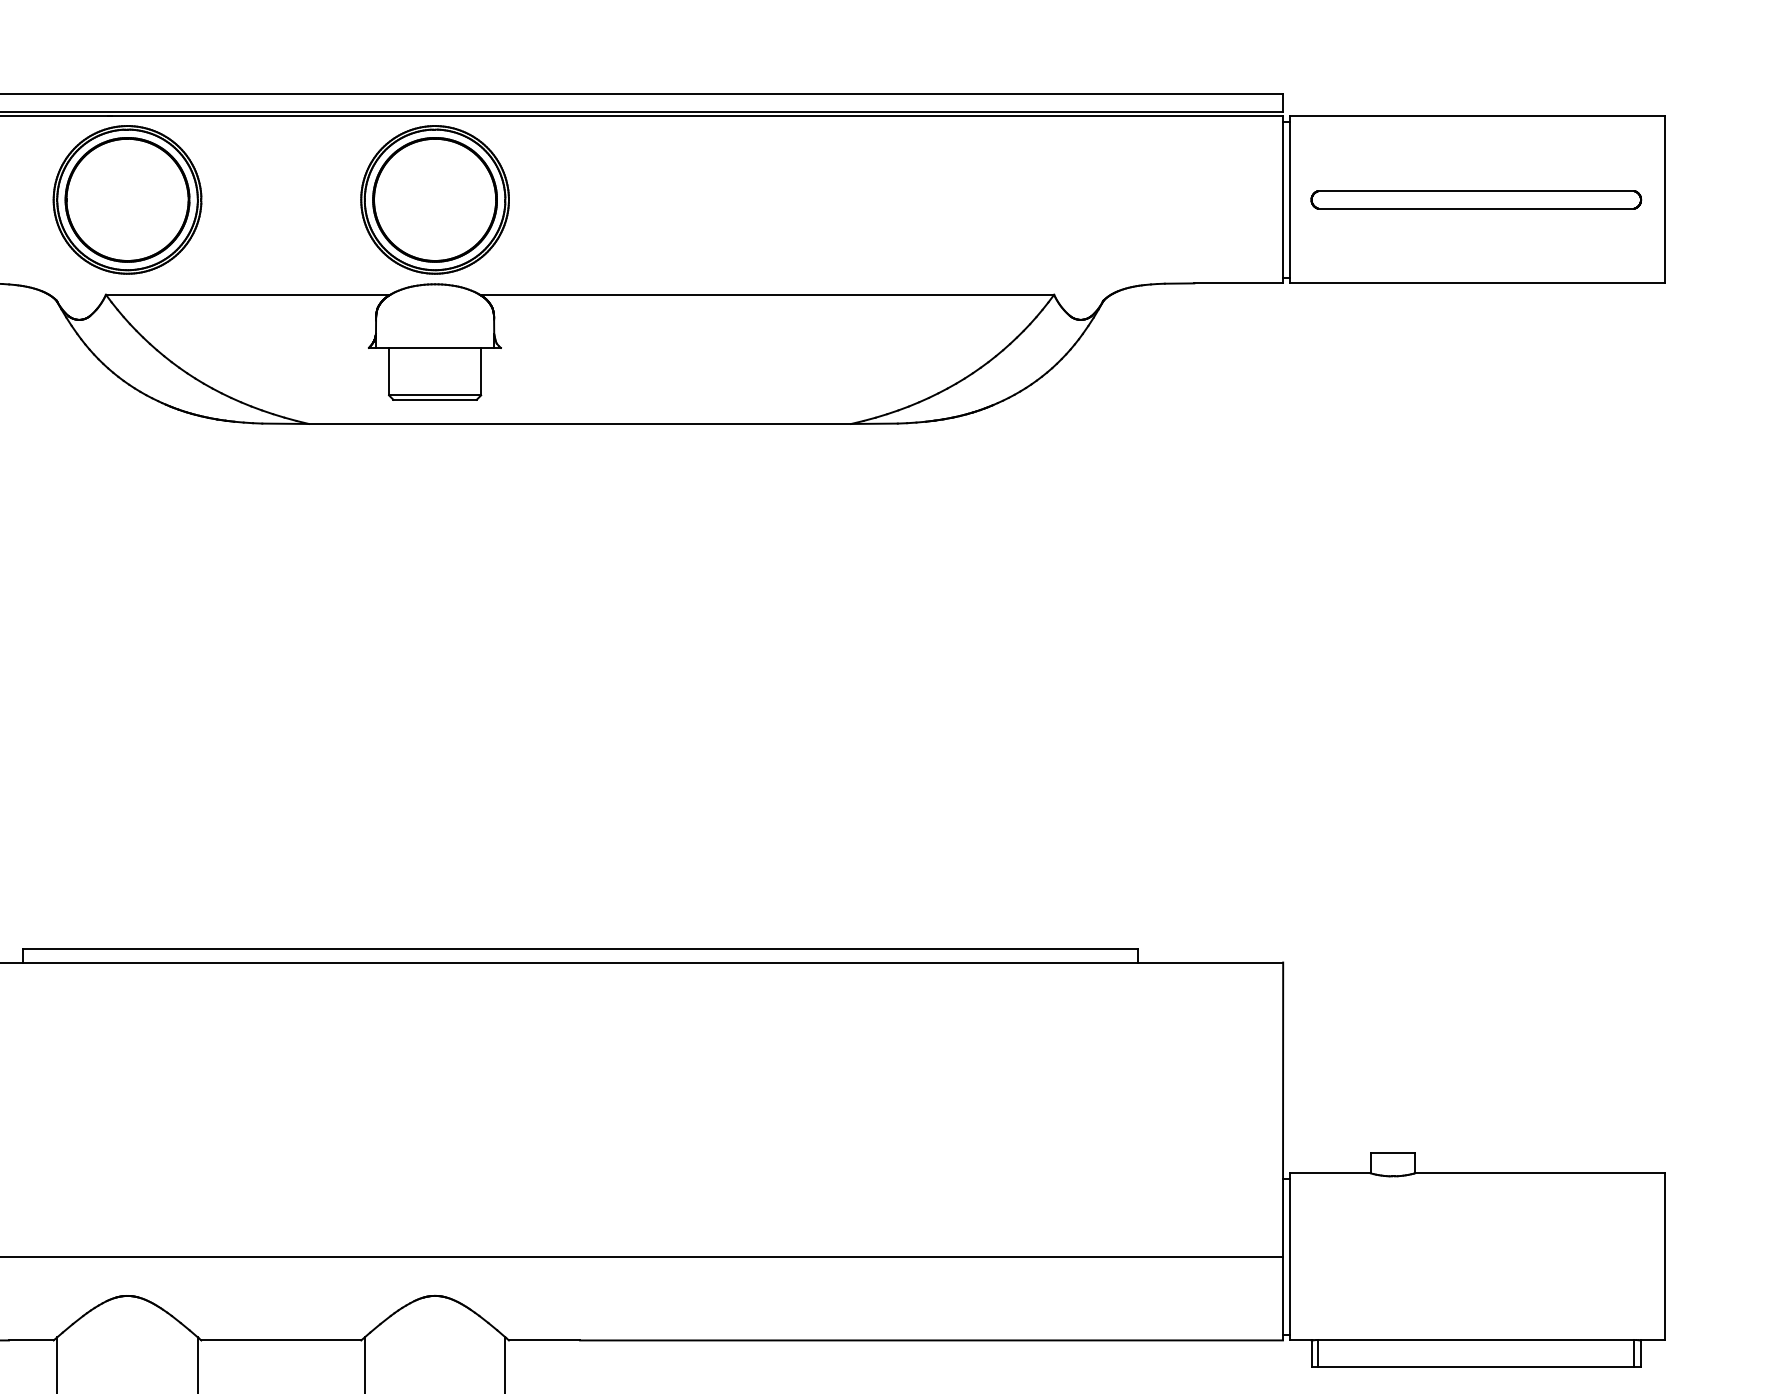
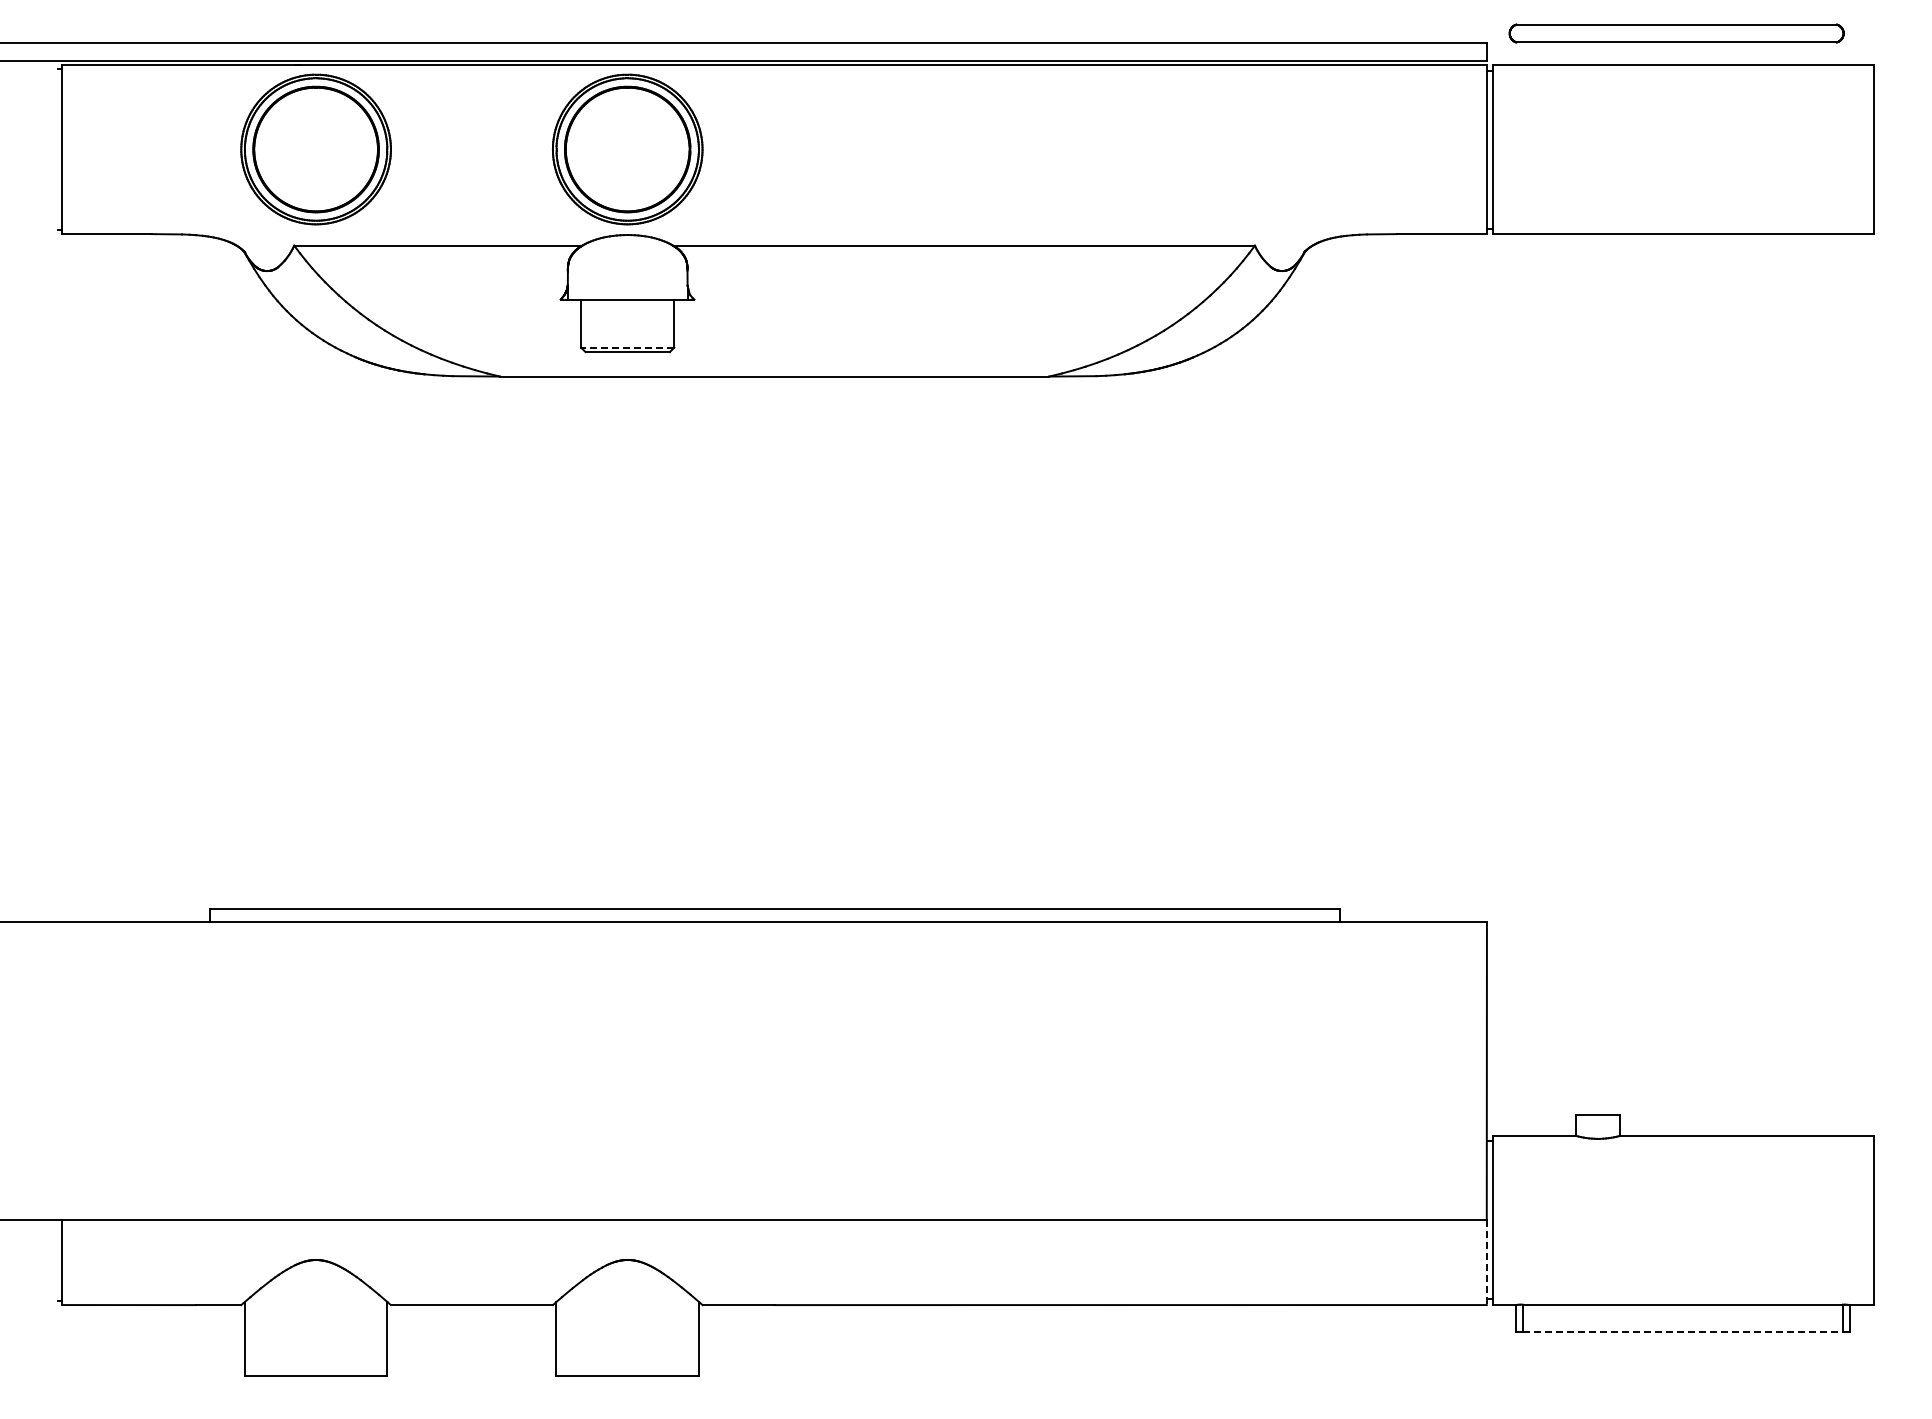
part: (1476, 199) -> (1676, 33), moved
line: (434, 395) -> (627, 347), solid -> dashed
line: (1282, 1299) -> (1486, 1263), solid -> dashed
line: (1477, 1366) -> (1683, 1331), solid -> dashed

